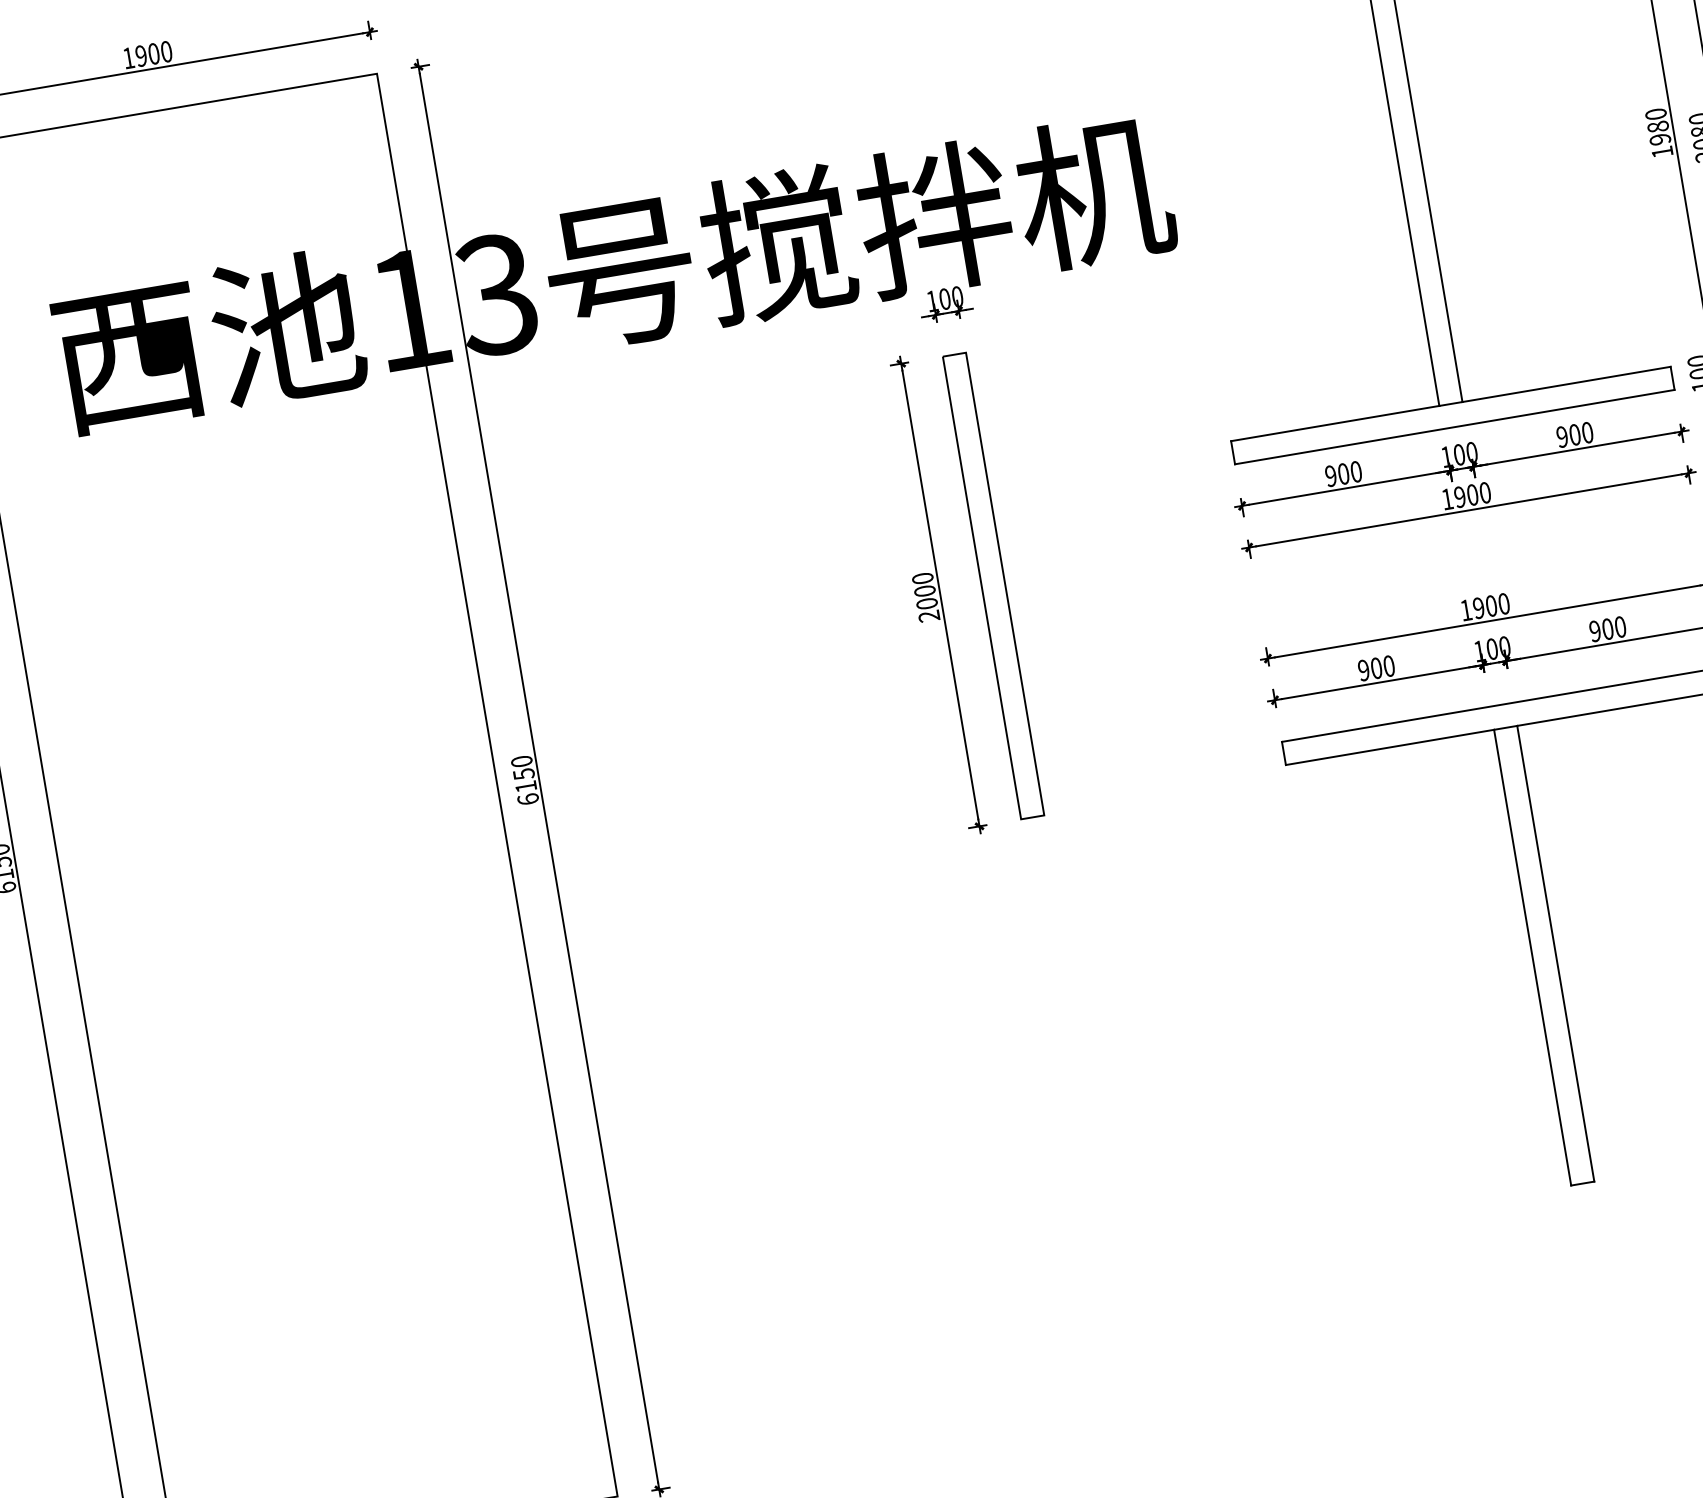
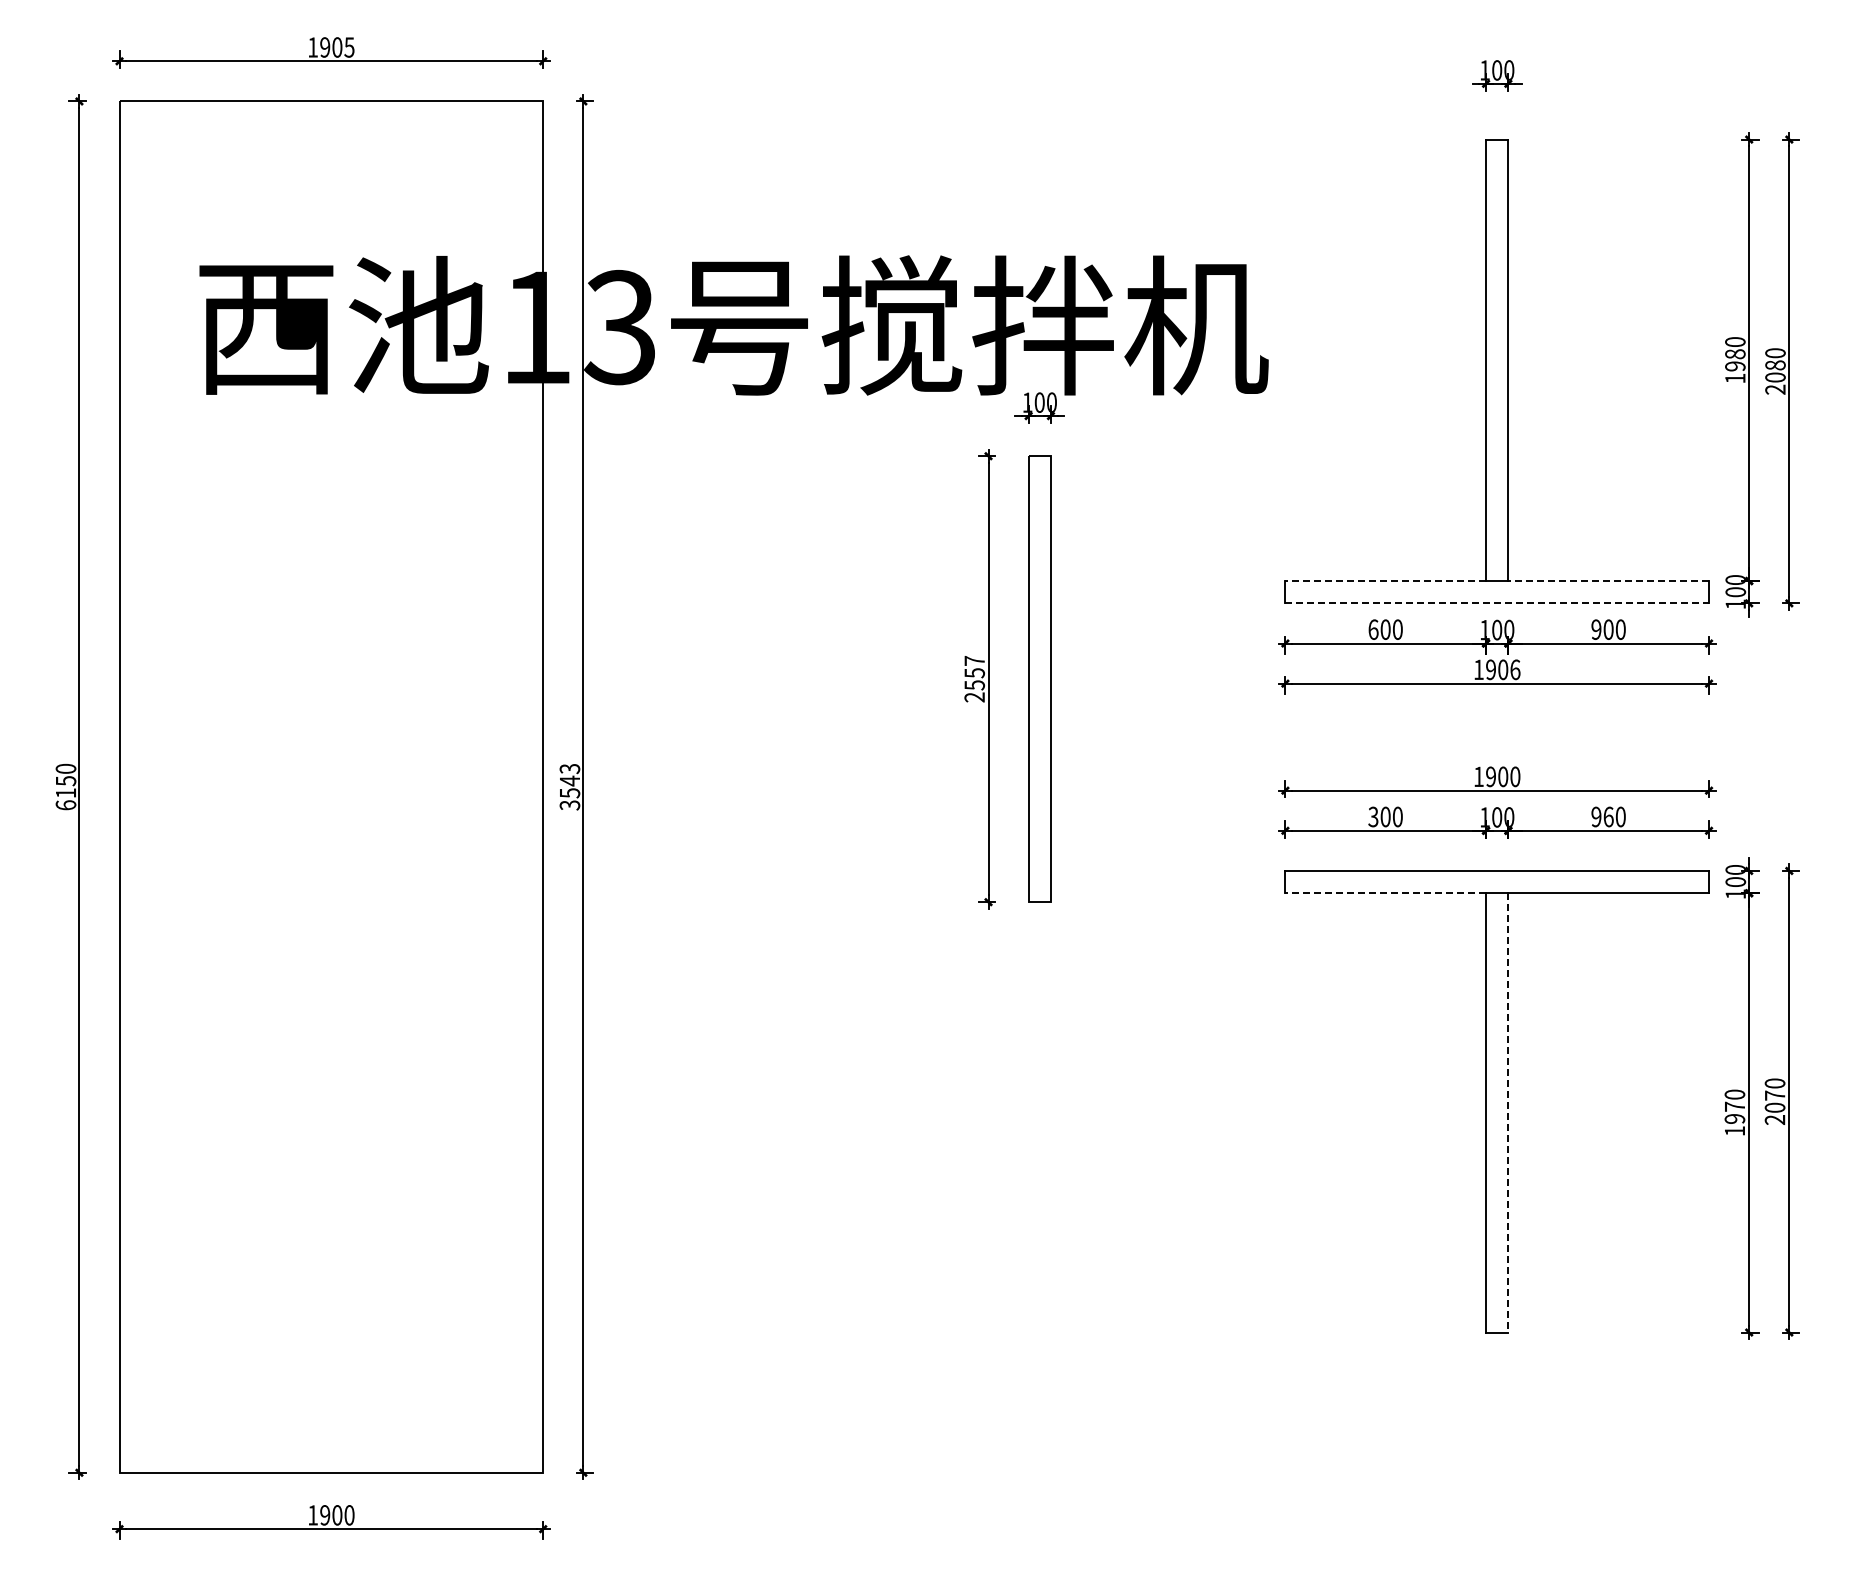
text: (166, 51) -> (349, 47), 1900 -> 1905
line: (1566, 384) -> (1608, 581), solid -> dashed
line: (1335, 424) -> (1385, 581), solid -> dashed
line: (1455, 427) -> (1497, 603), solid -> dashed
text: (1331, 475) -> (1373, 629), 900 -> 600
text: (1485, 492) -> (1515, 669), 1900 -> 1906
text: (924, 591) -> (974, 673), 2000 -> 2557
text: (1607, 628) -> (1608, 816), 900 -> 960
text: (1364, 670) -> (1373, 817), 900 -> 300
line: (1389, 747) -> (1385, 893), solid -> dashed
text: (524, 779) -> (569, 786), 6150 -> 3543
line: (1555, 953) -> (1508, 1112), solid -> dashed

